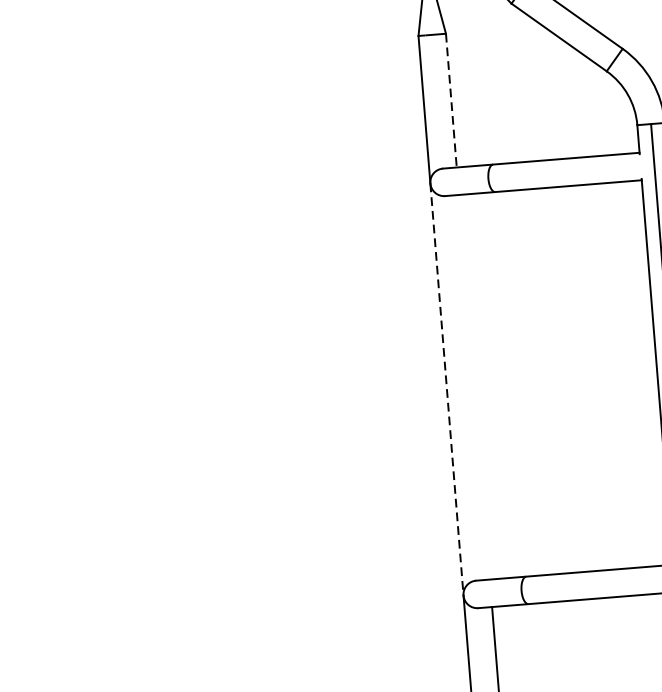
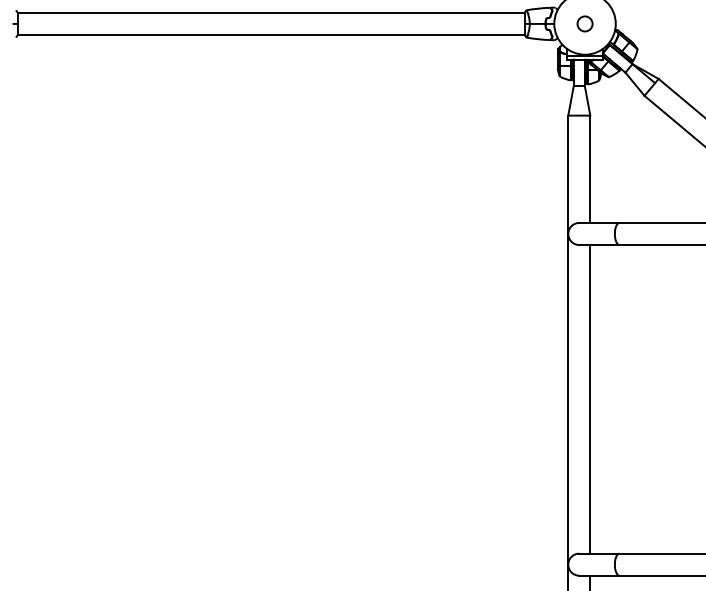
line: (451, 100) -> (590, 169), dashed -> solid
line: (474, 387) -> (590, 399), added
line: (447, 389) -> (568, 399), dashed -> solid

